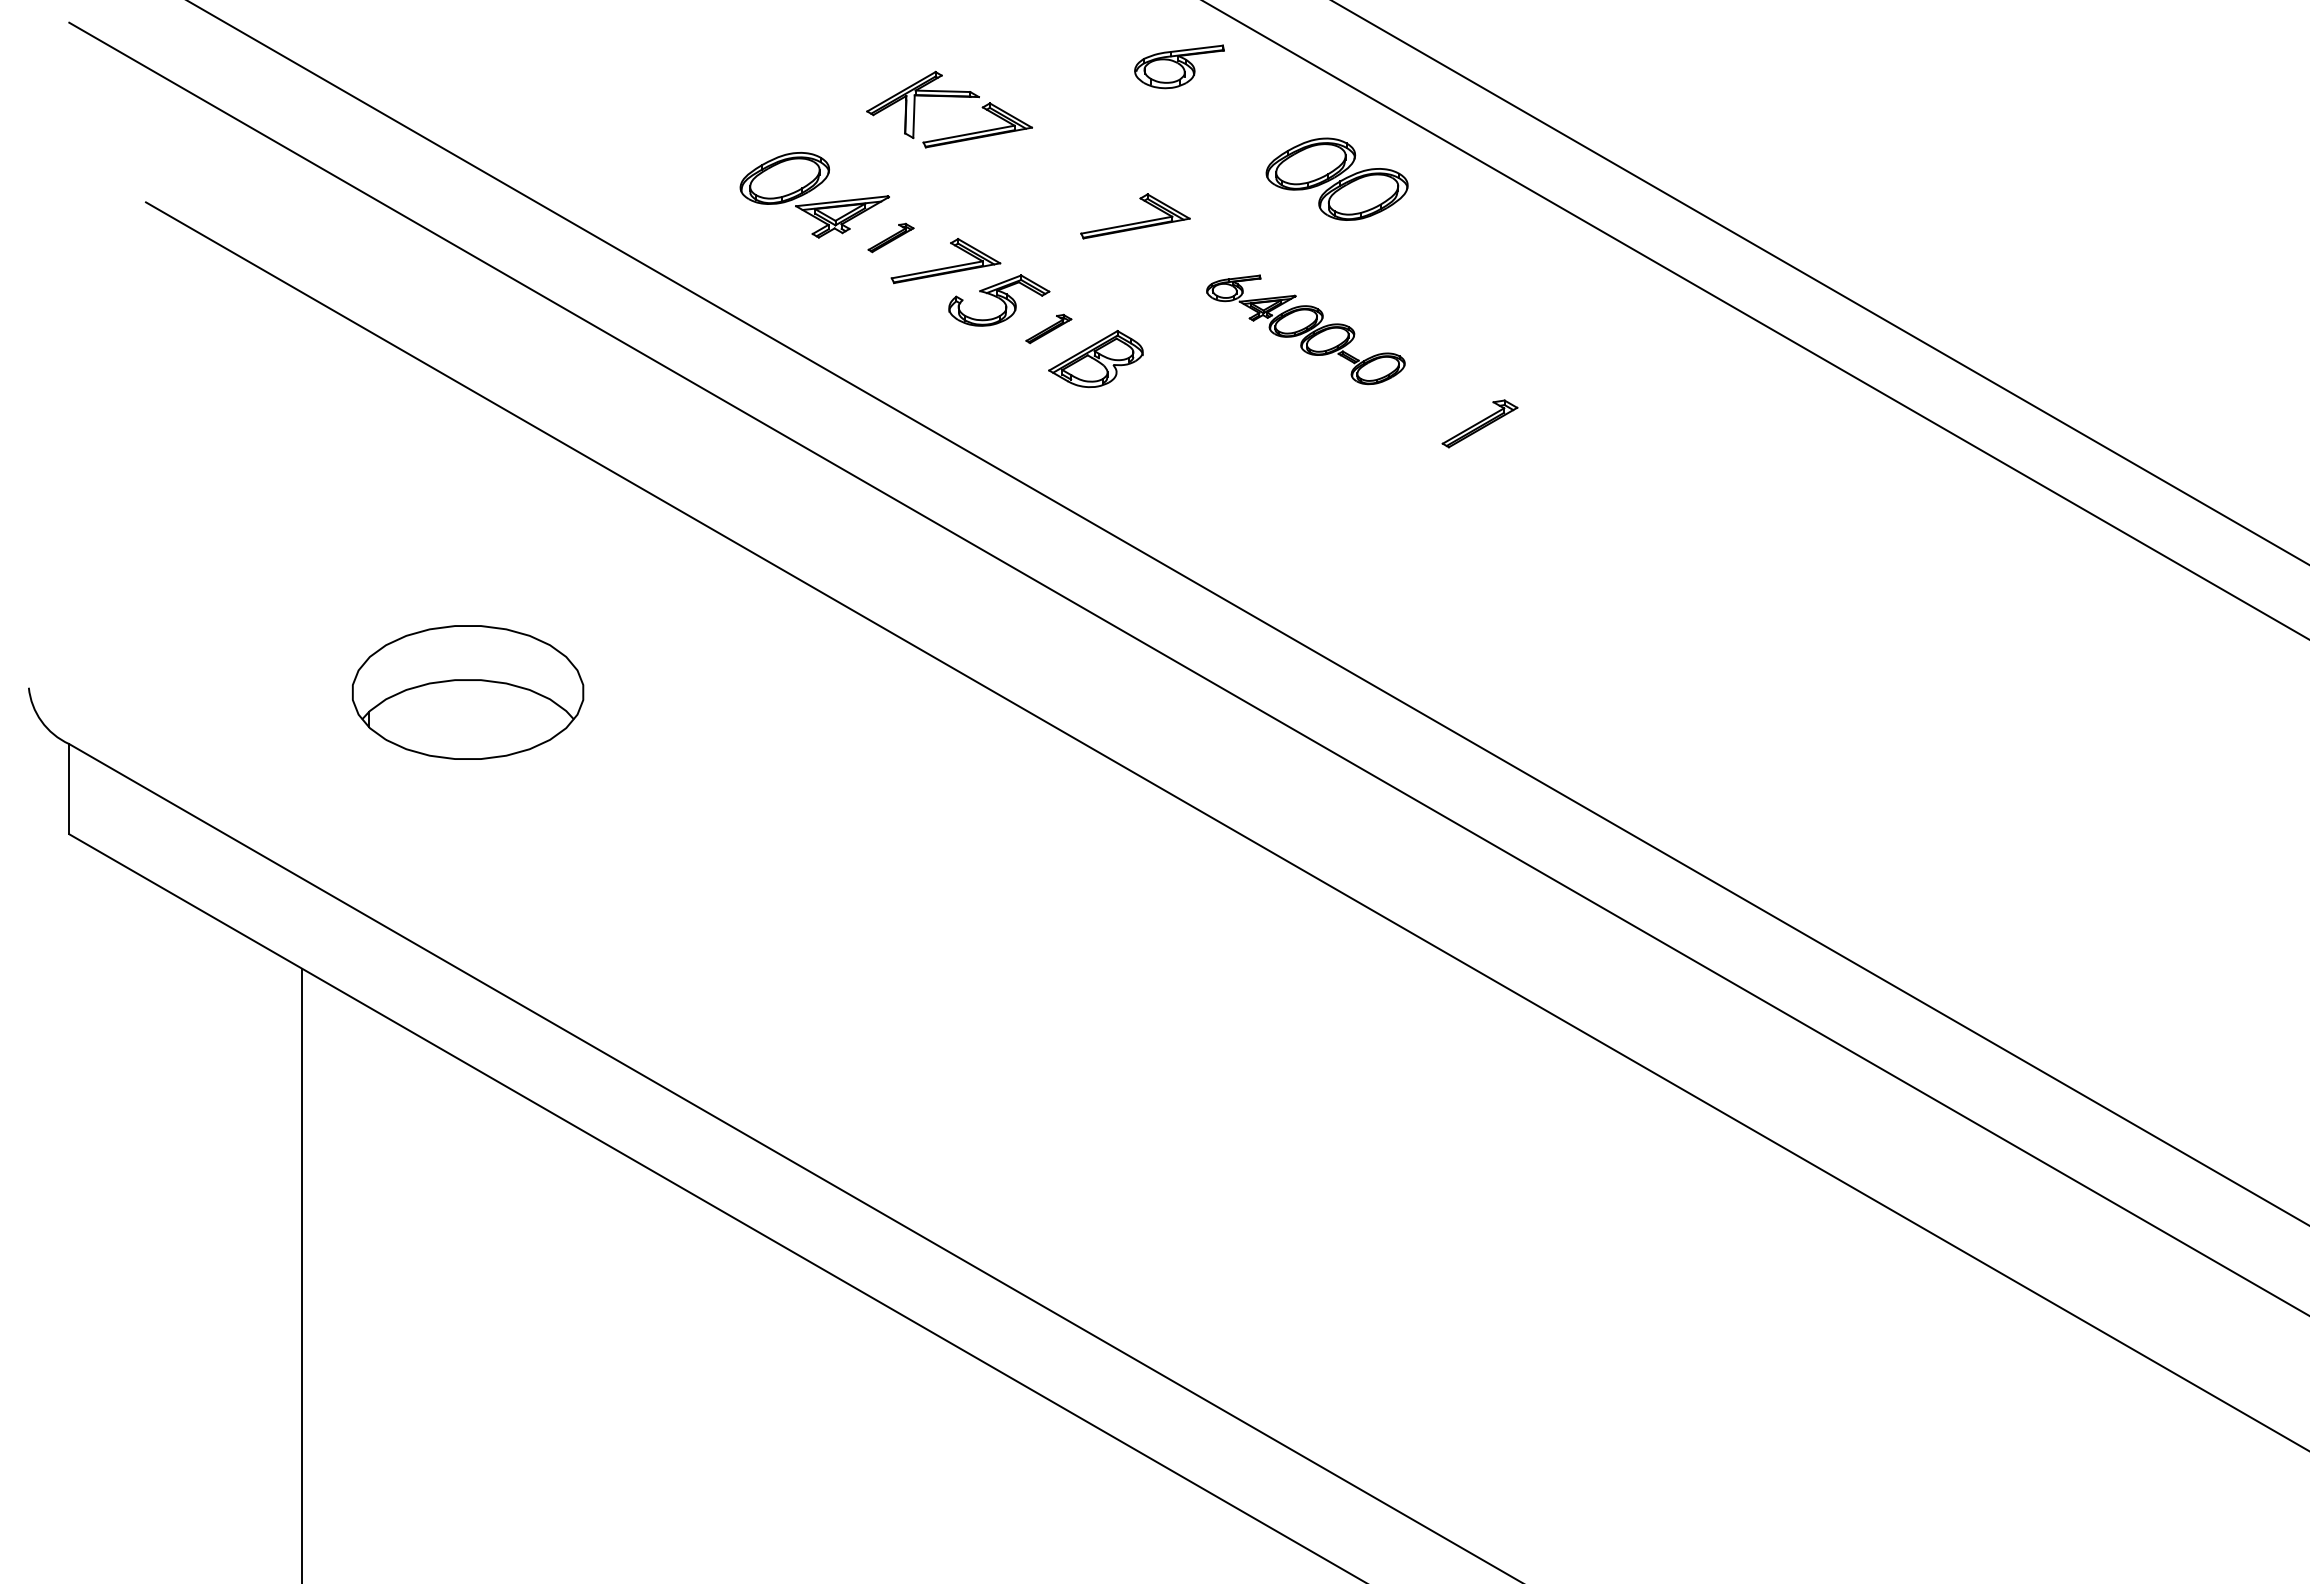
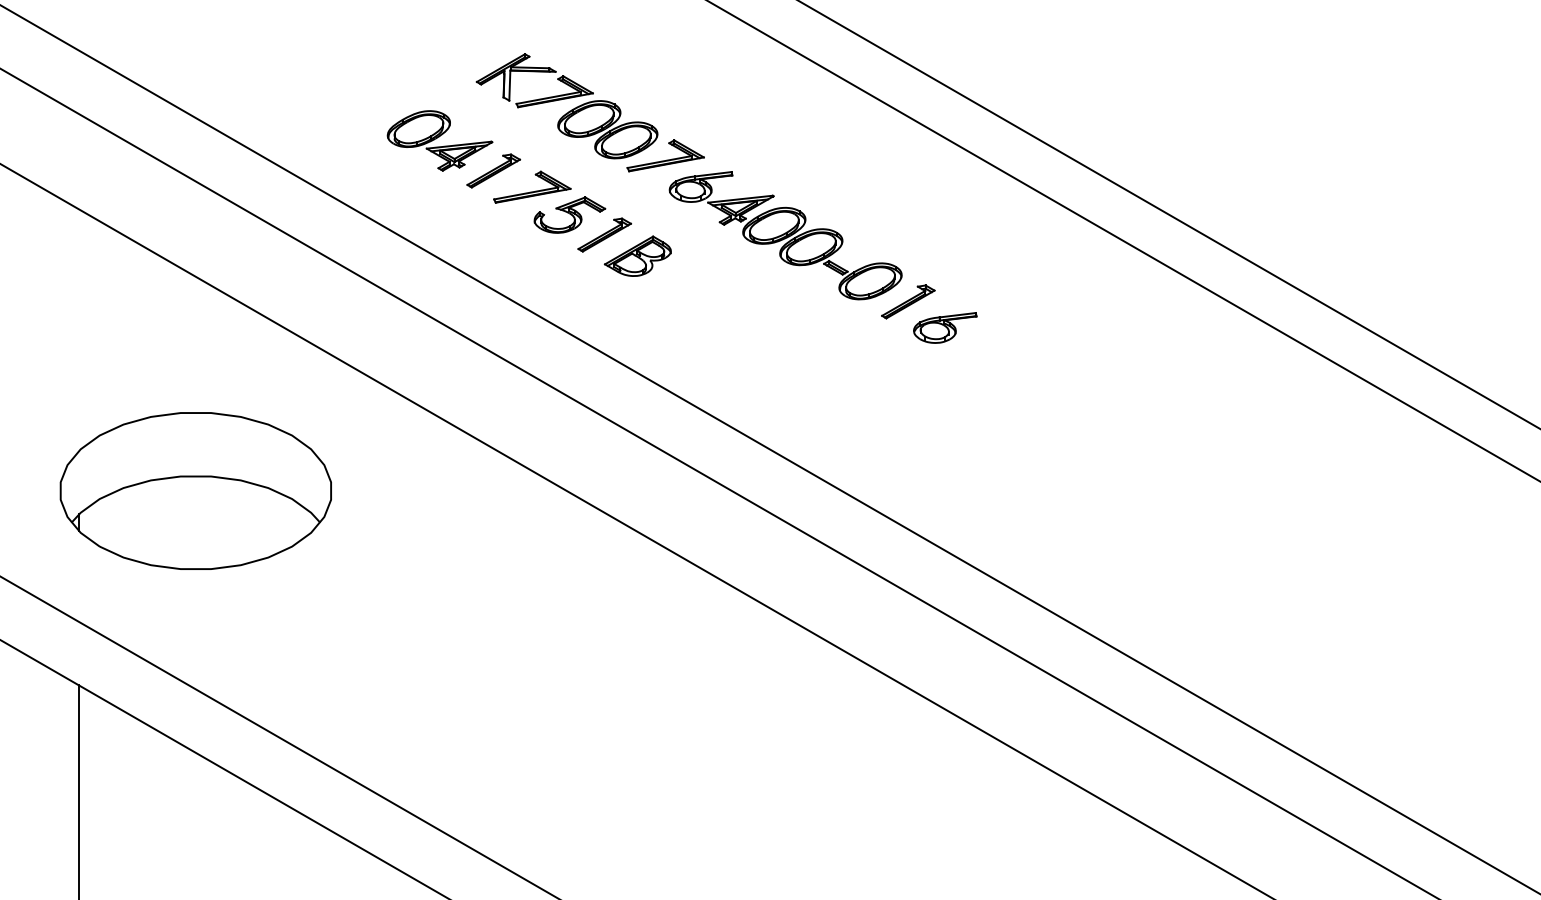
part: (1179, 66) -> (945, 327), moved
part: (1336, 178) -> (607, 129), moved
part: (890, 237) -> (493, 170), size x1.67
part: (1048, 328) -> (604, 234), size x1.67
part: (1305, 329) -> (785, 235), size x1.67
part: (467, 692) -> (195, 491), size x1.67

